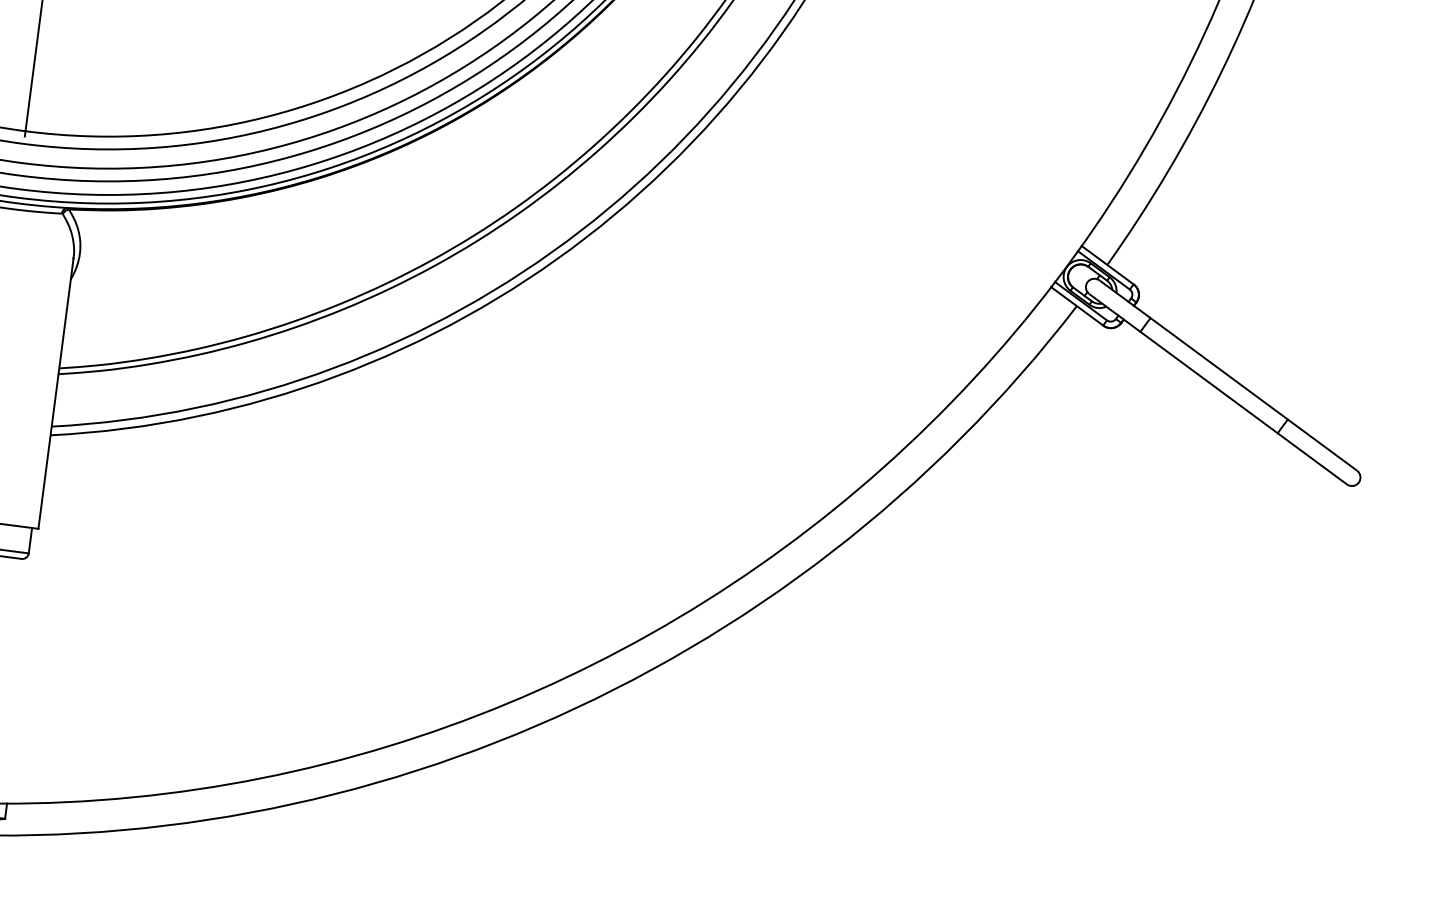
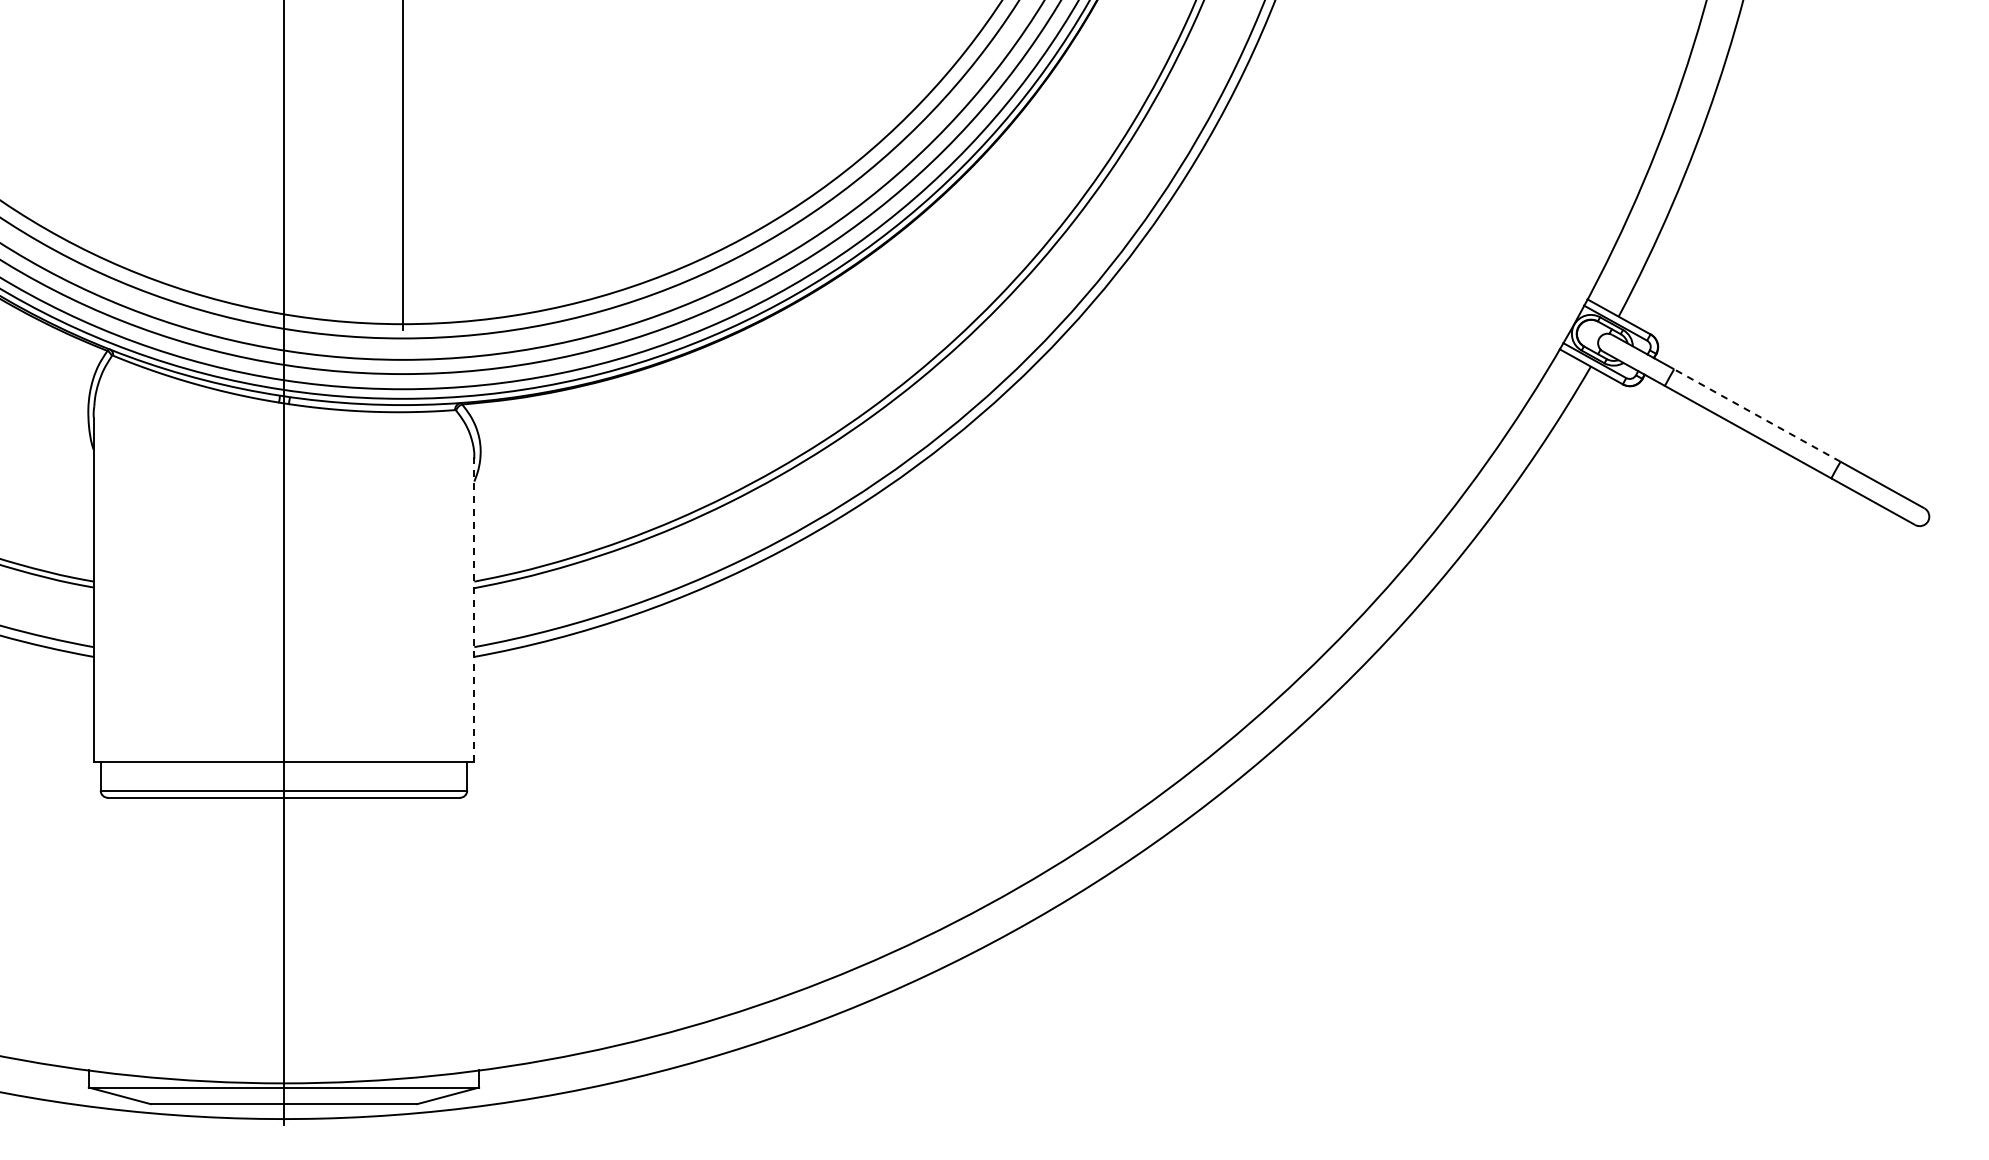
line: (1218, 368) -> (1756, 415), solid -> dashed
line: (56, 393) -> (474, 609), solid -> dashed

